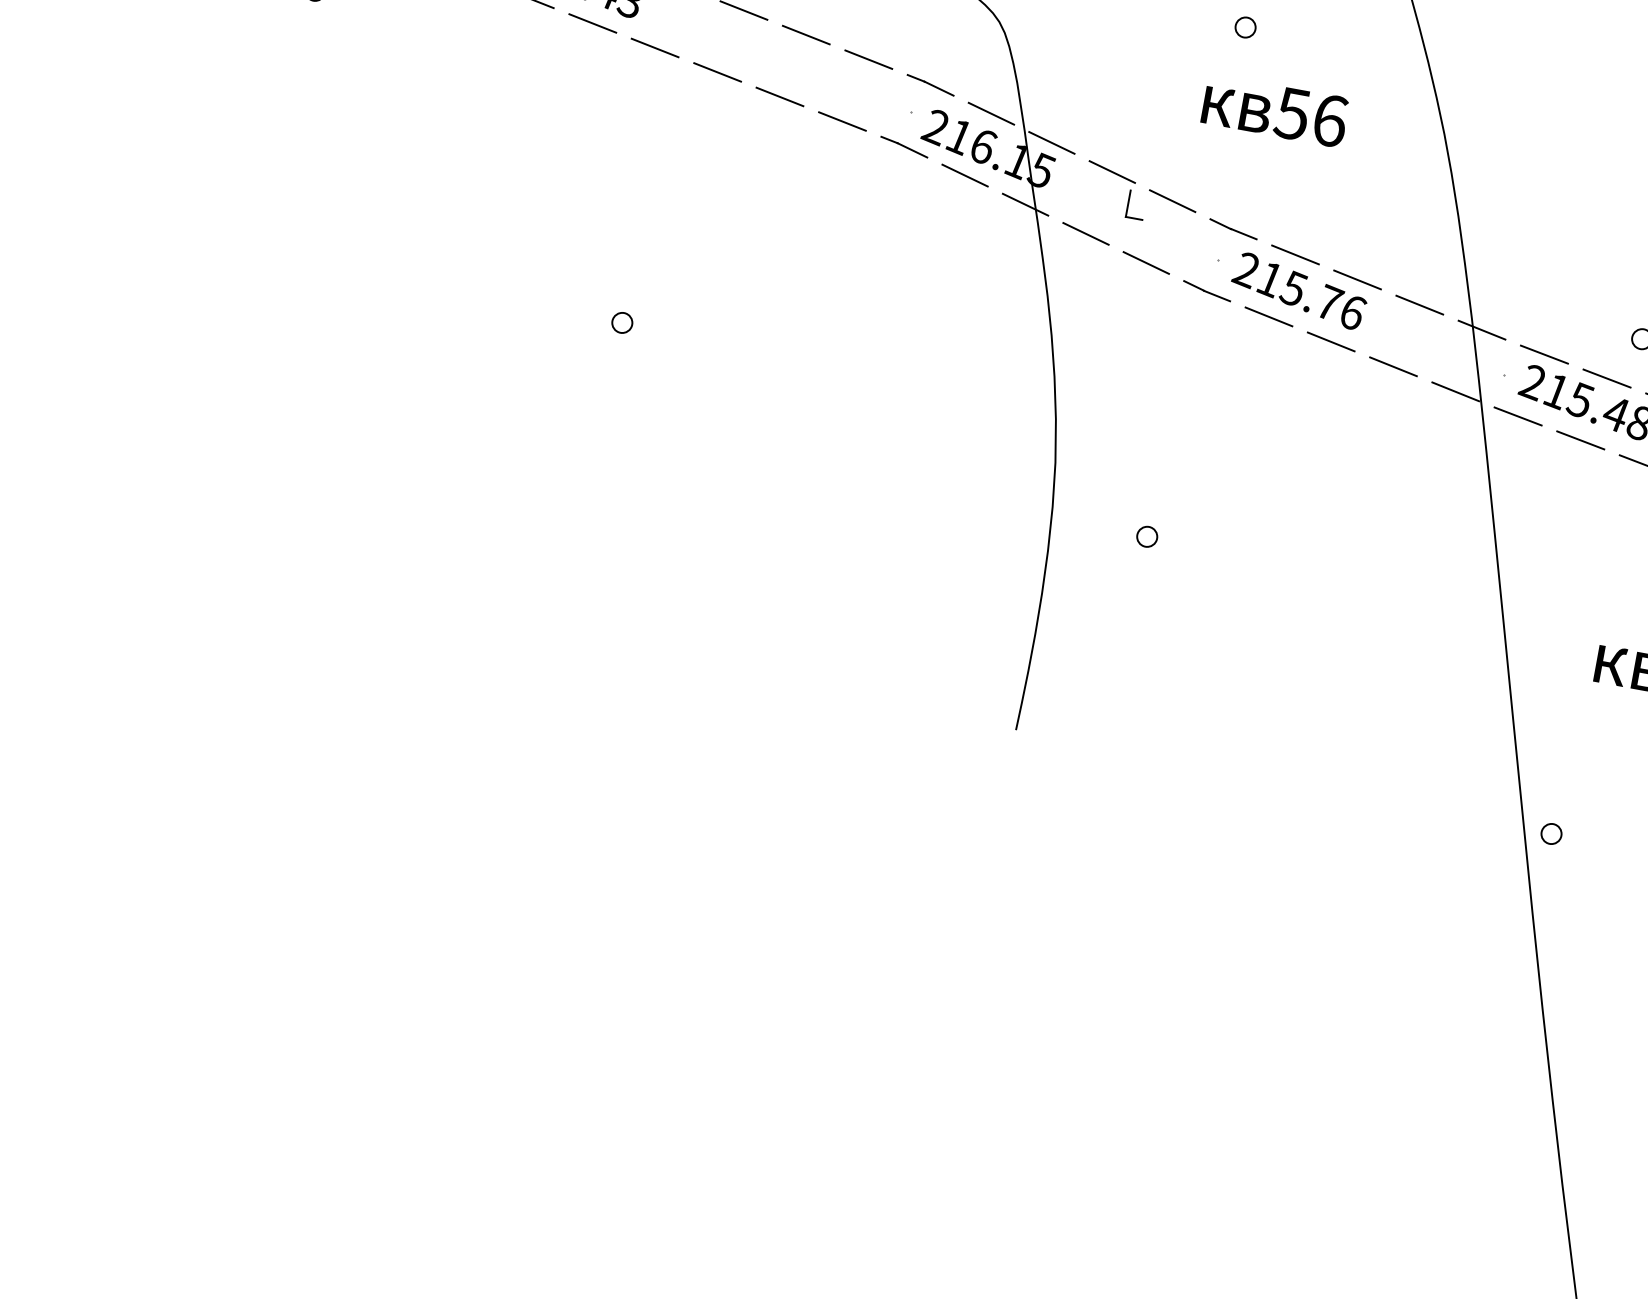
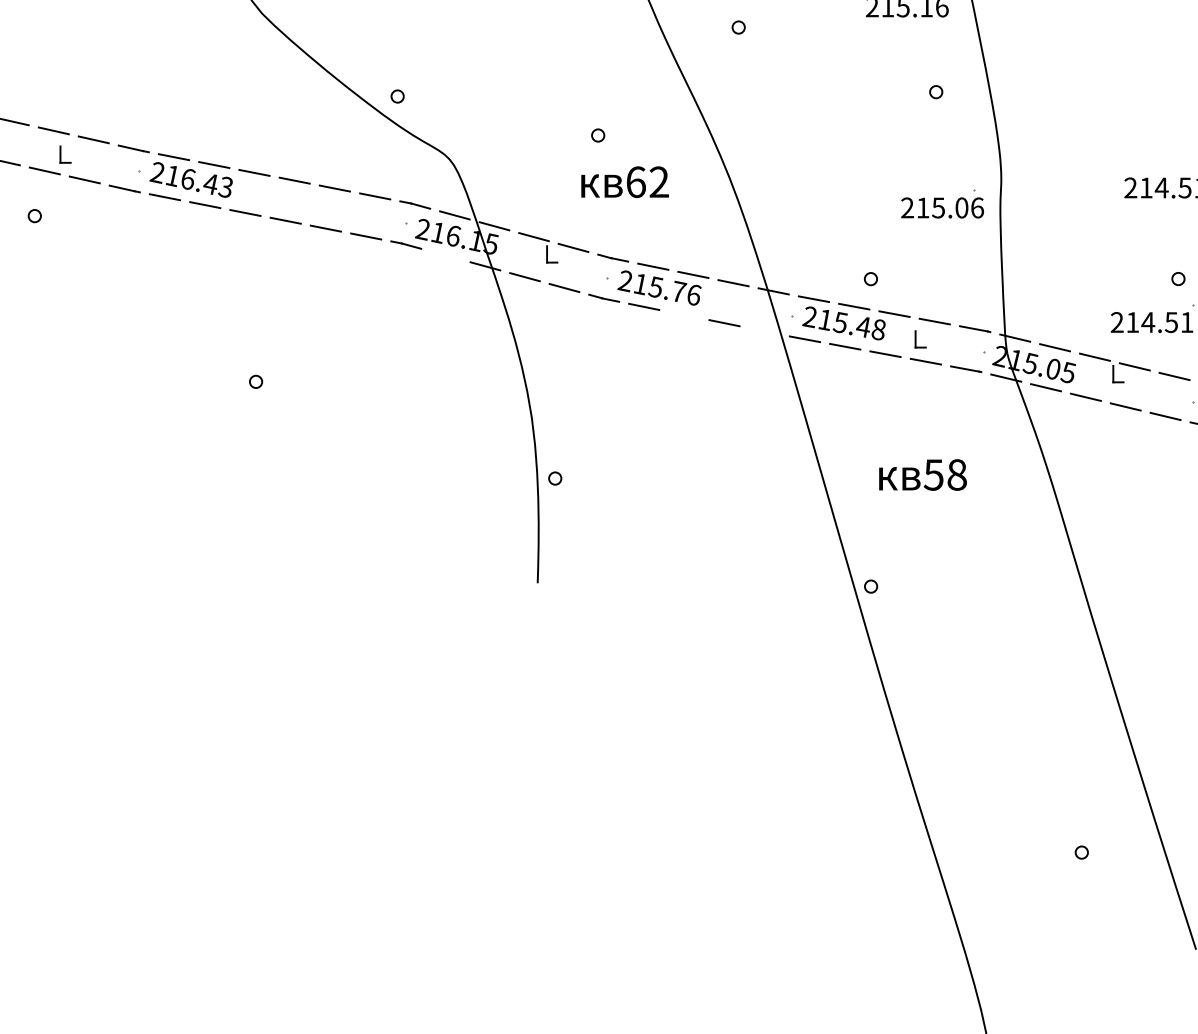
text: (1311, 117) -> (647, 182), 56 -> 62
line: (964, 175) -> (445, 255), removed
line: (1331, 342) -> (684, 315), removed
line: (1455, 391) -> (764, 331), removed
part: (1147, 536) -> (555, 478), moved

